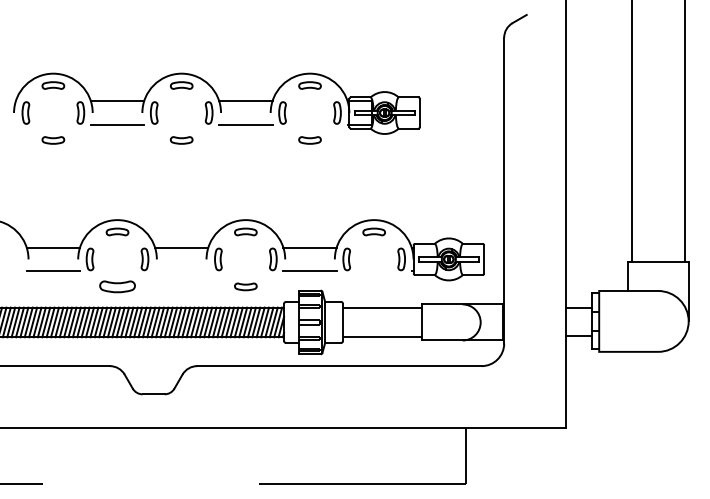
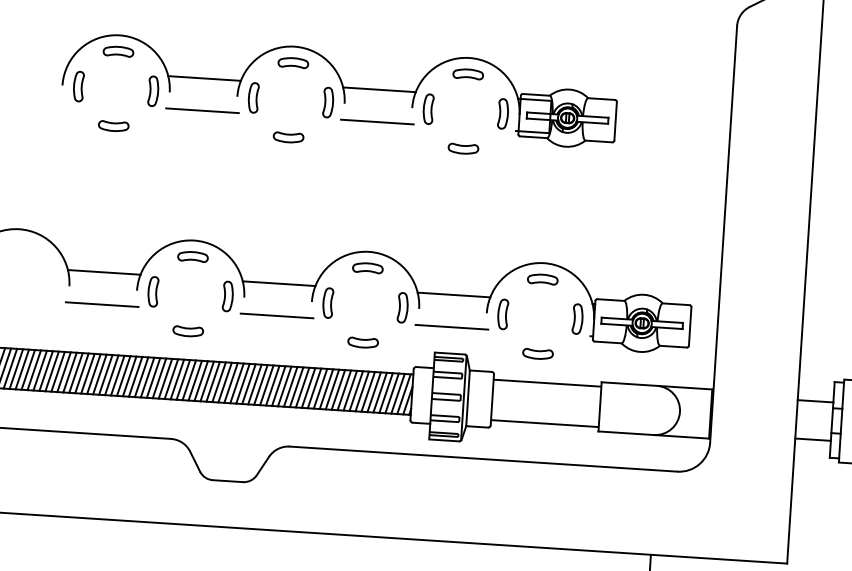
line: (181, 271) -> (276, 316), added
part: (117, 286) -> (188, 331), size x0.62
part: (373, 286) -> (537, 353), added

